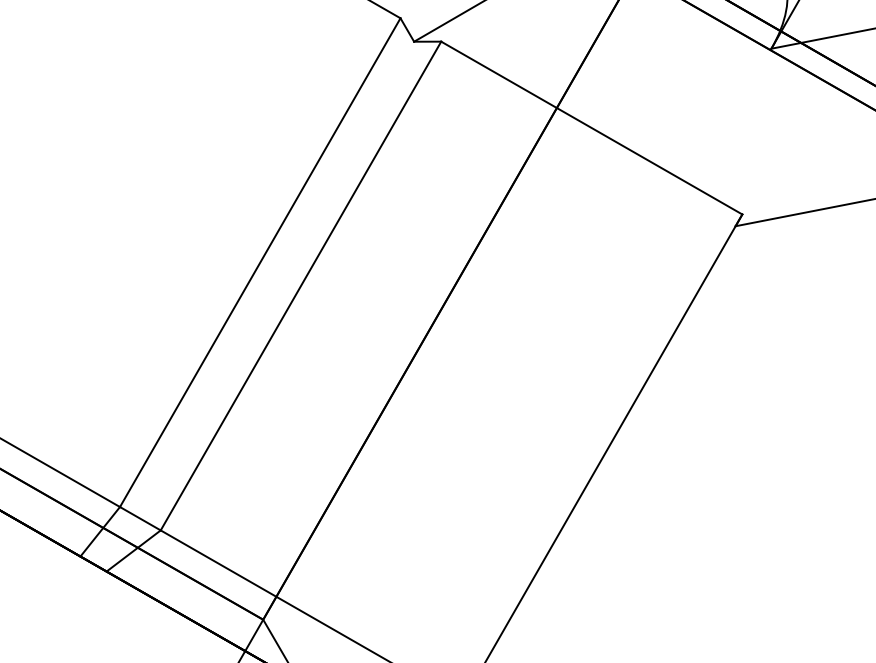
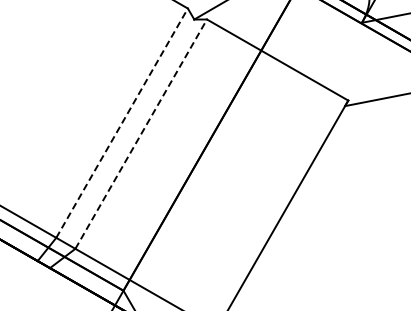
line: (261, 261) -> (122, 122), solid -> dashed
line: (301, 284) -> (141, 133), solid -> dashed

